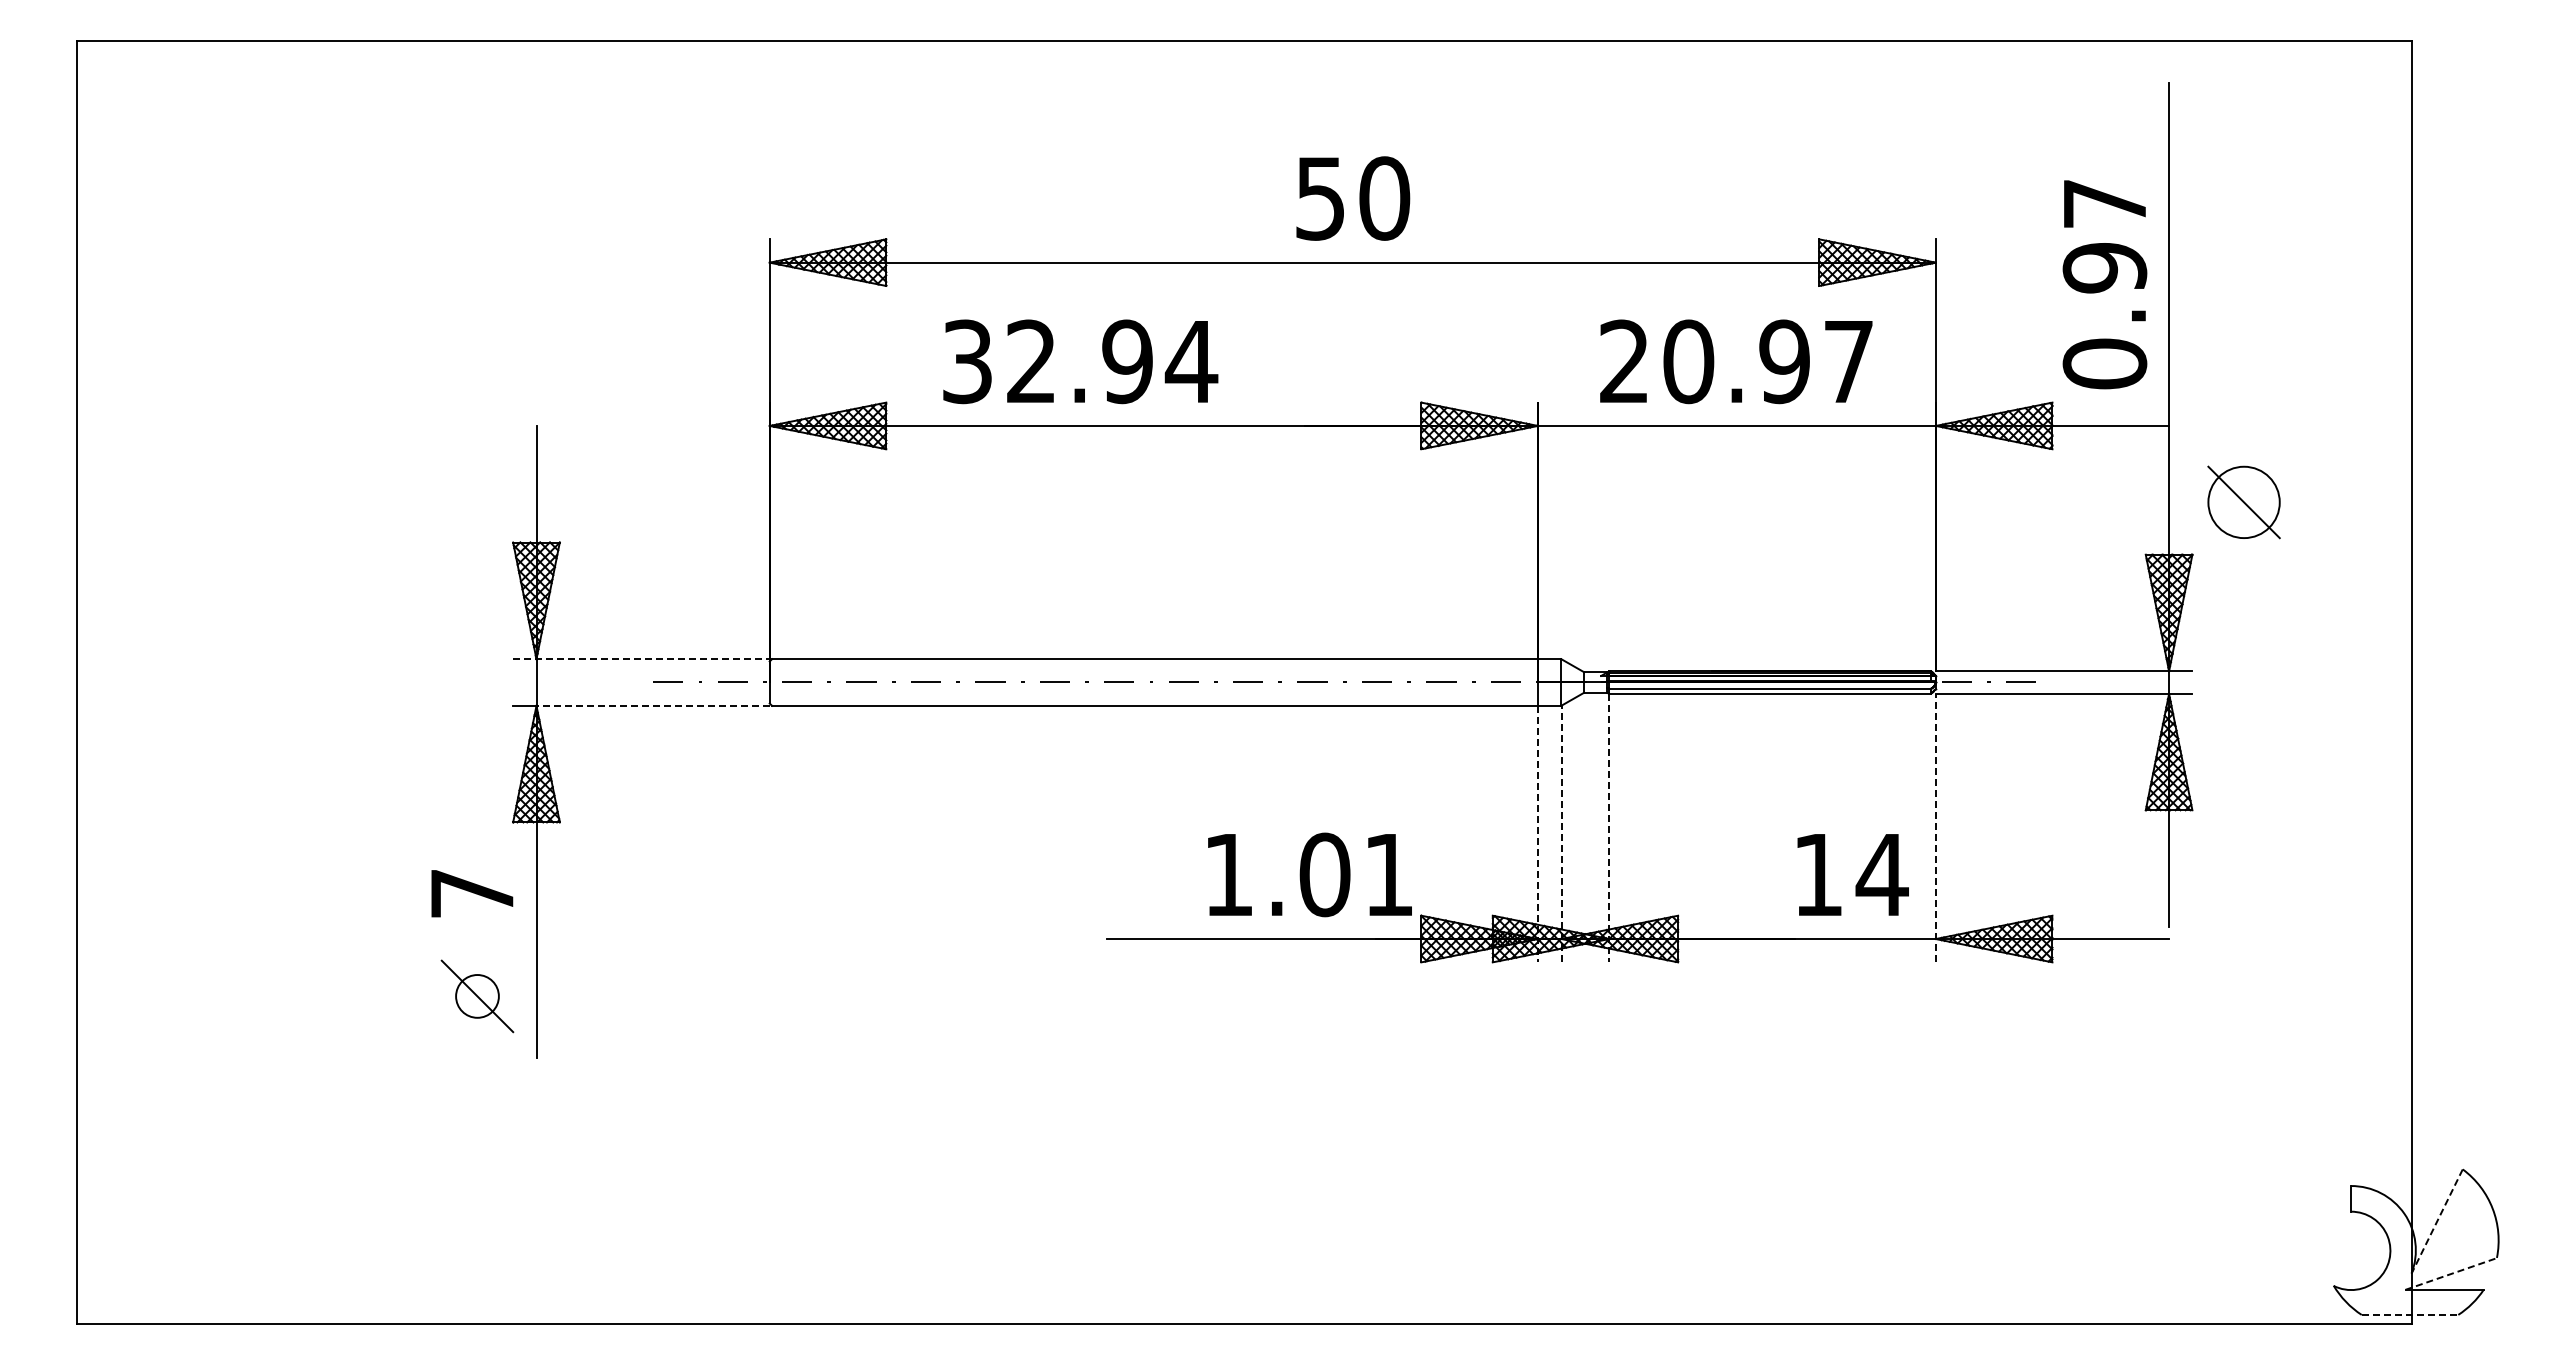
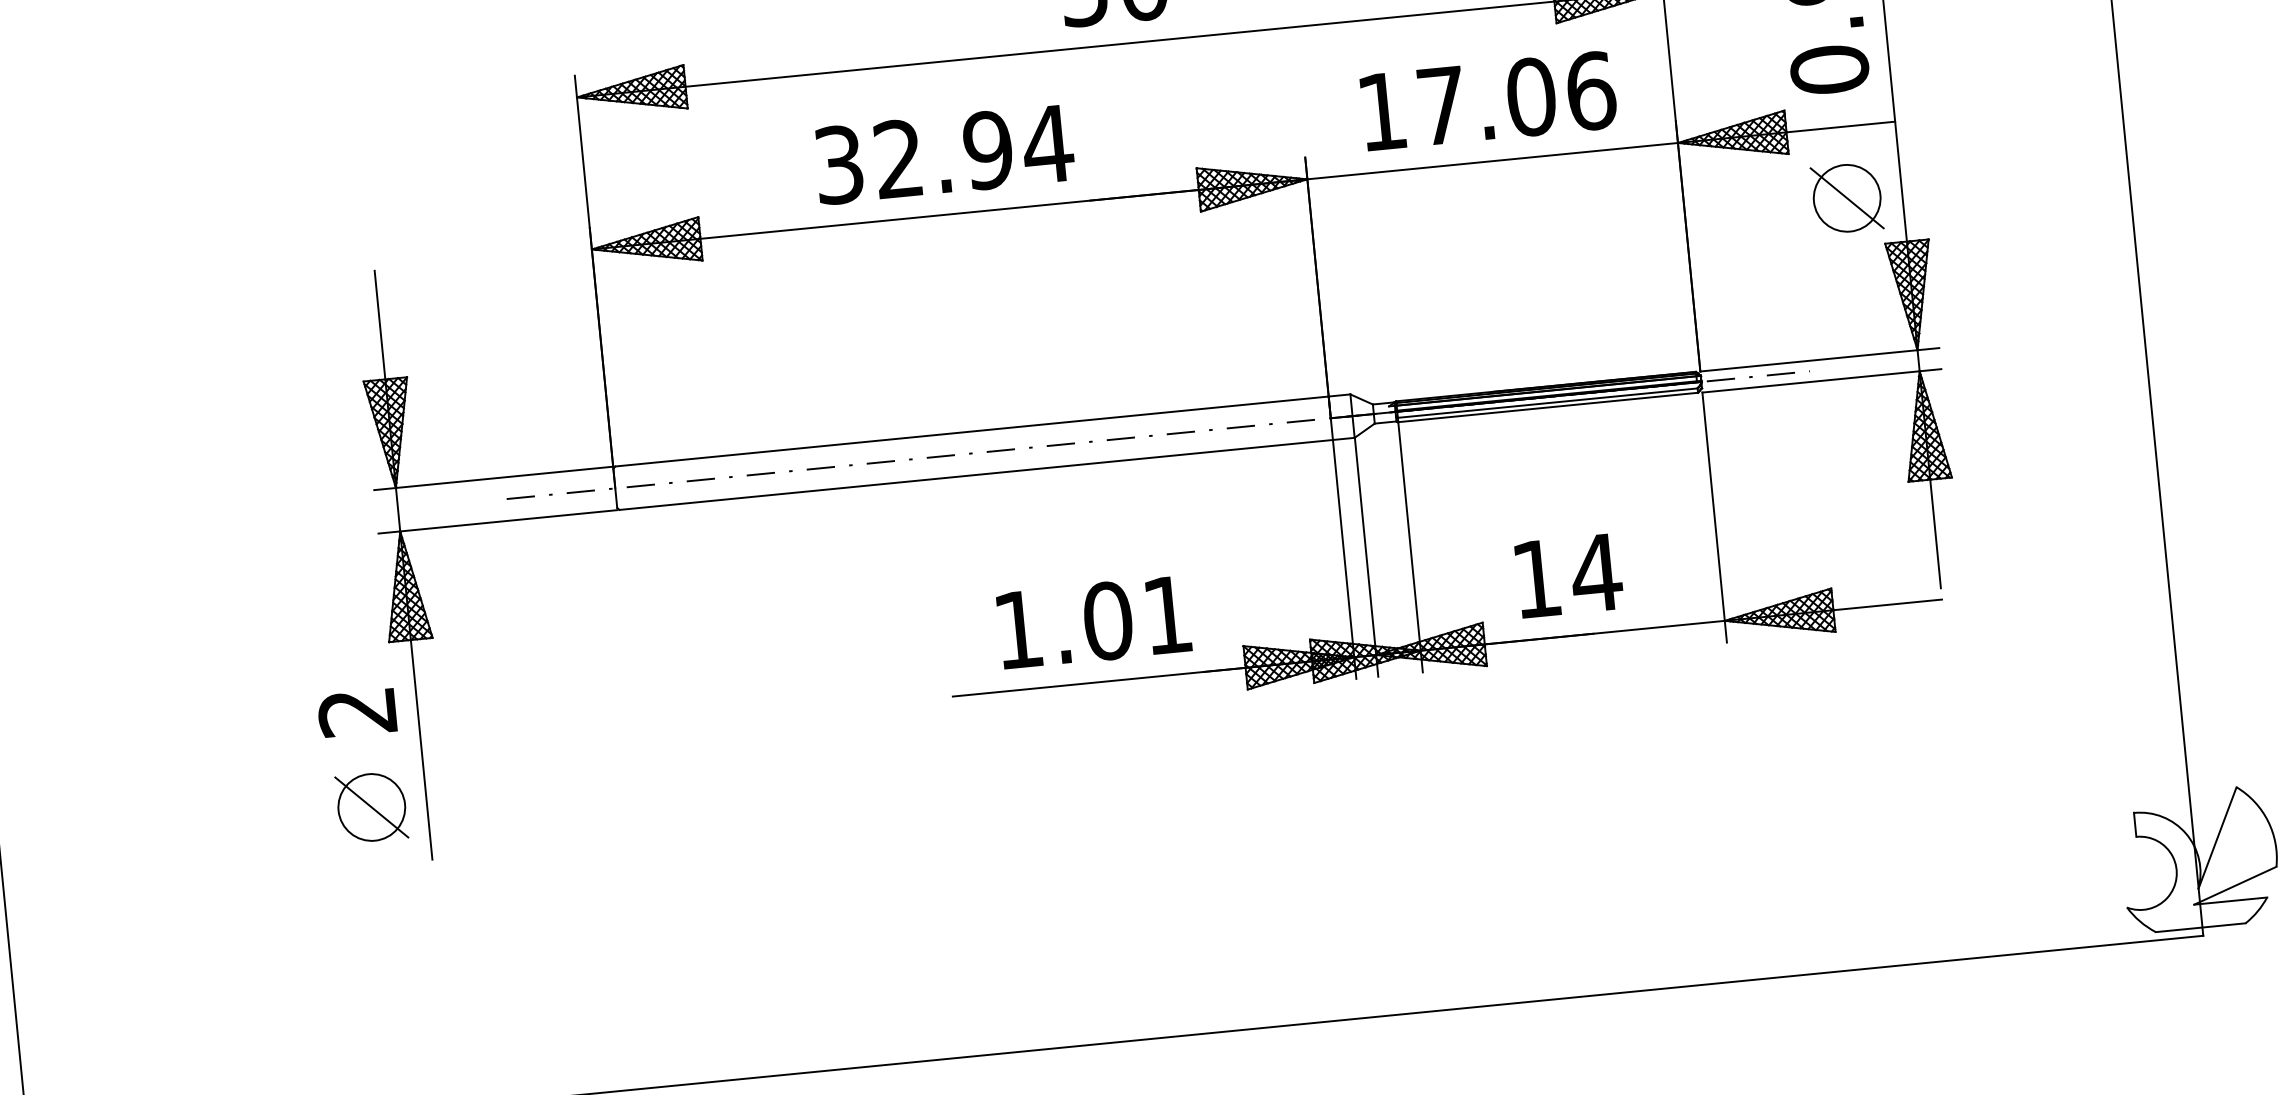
text: (1080, 361) -> (944, 154), moved
text: (1737, 361) -> (1487, 101), 20.97 -> 17.06
part: (2243, 502) -> (1846, 198), moved
line: (641, 659) -> (493, 478), dashed -> solid
line: (653, 705) -> (509, 520), dashed -> solid
line: (1935, 827) -> (1714, 517), dashed -> solid
line: (1609, 828) -> (1410, 547), dashed -> solid
line: (1561, 833) -> (1366, 556), dashed -> solid
line: (1537, 834) -> (1344, 559), dashed -> solid
text: (1309, 874) -> (1093, 622), moved
text: (1852, 874) -> (1568, 575), moved
text: (471, 894) -> (356, 713), 7 -> 2
circle: (477, 996) -> (371, 807), size x1.67
line: (2437, 1221) -> (2217, 838), dashed -> solid
line: (2451, 1273) -> (2235, 885), dashed -> solid
line: (2410, 1315) -> (2201, 928), dashed -> solid

